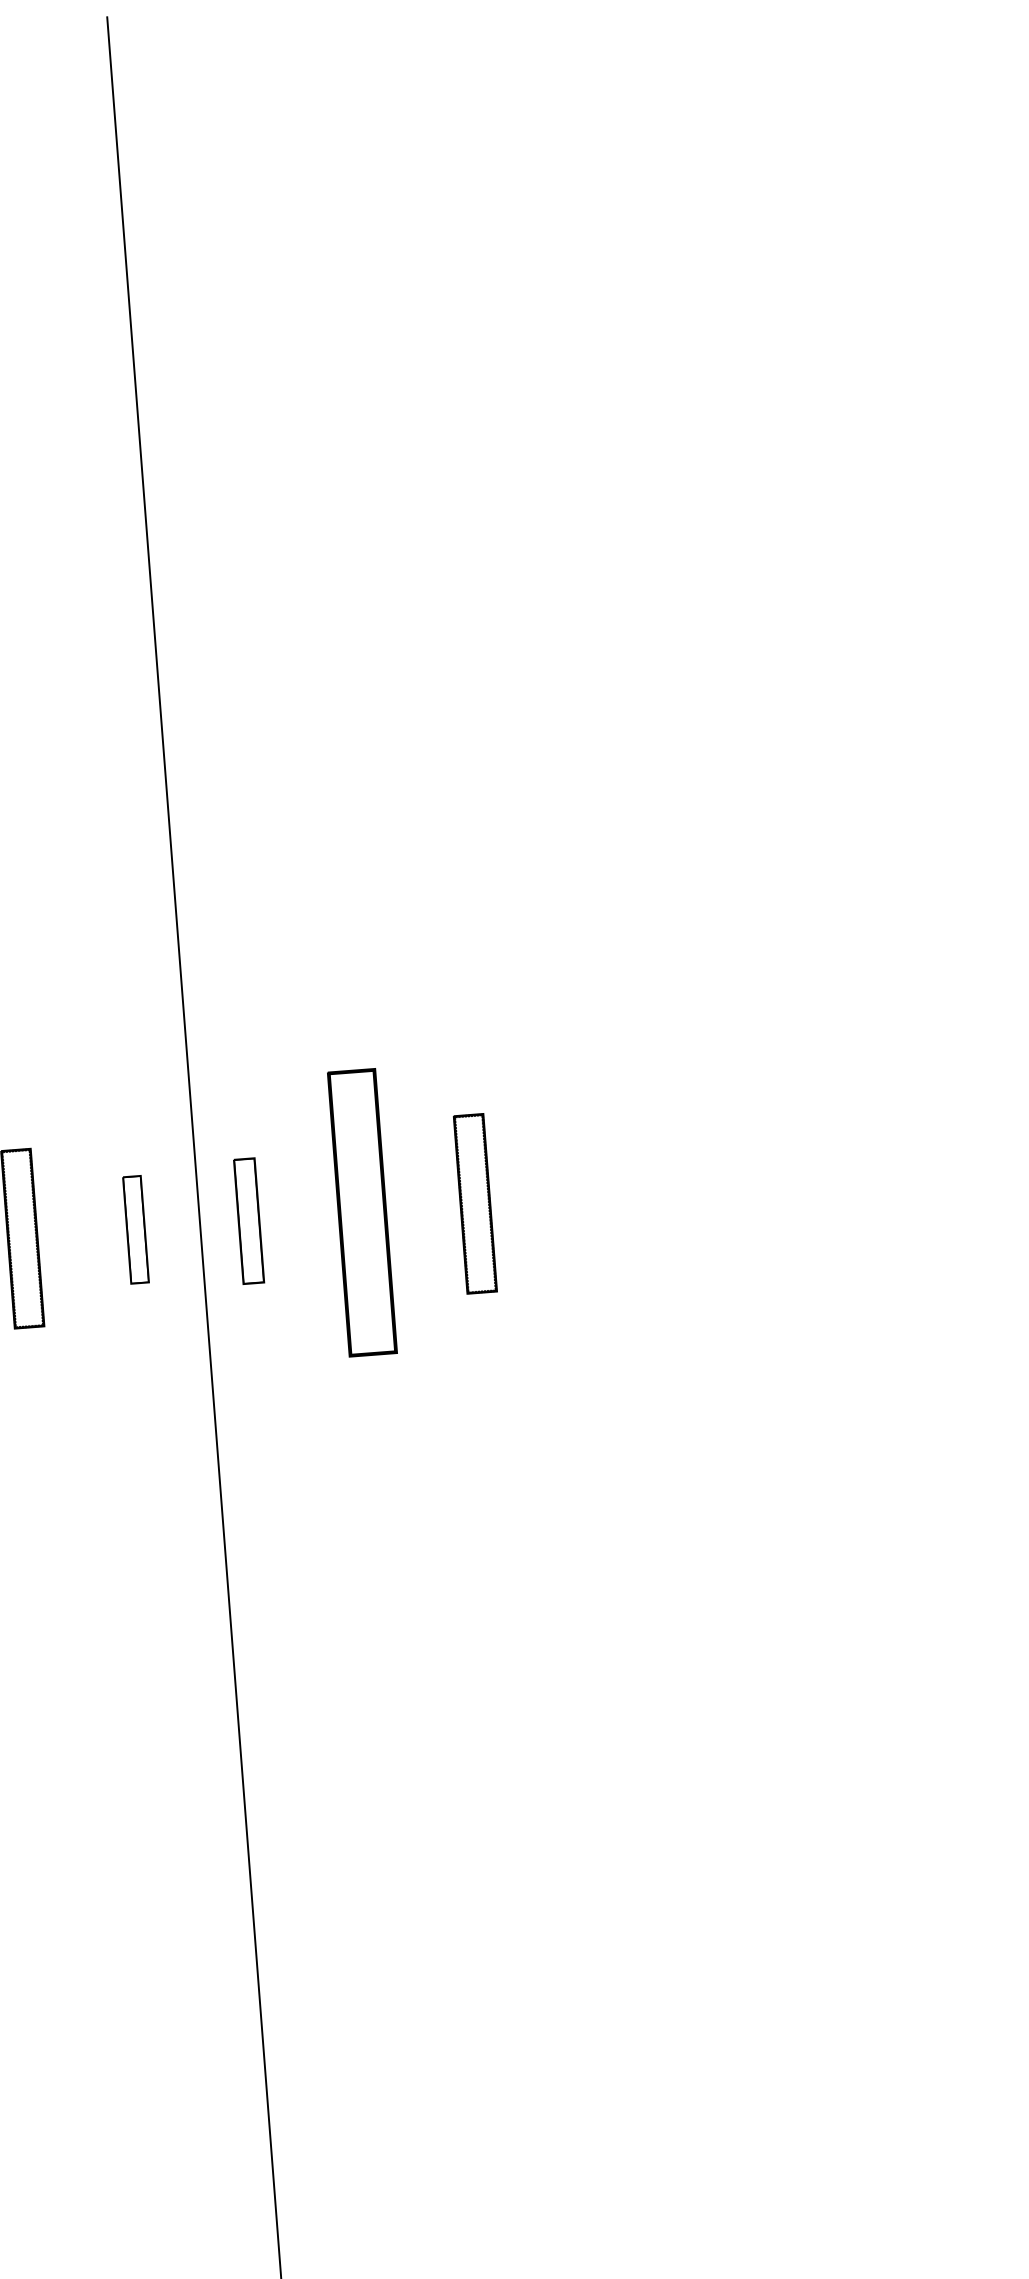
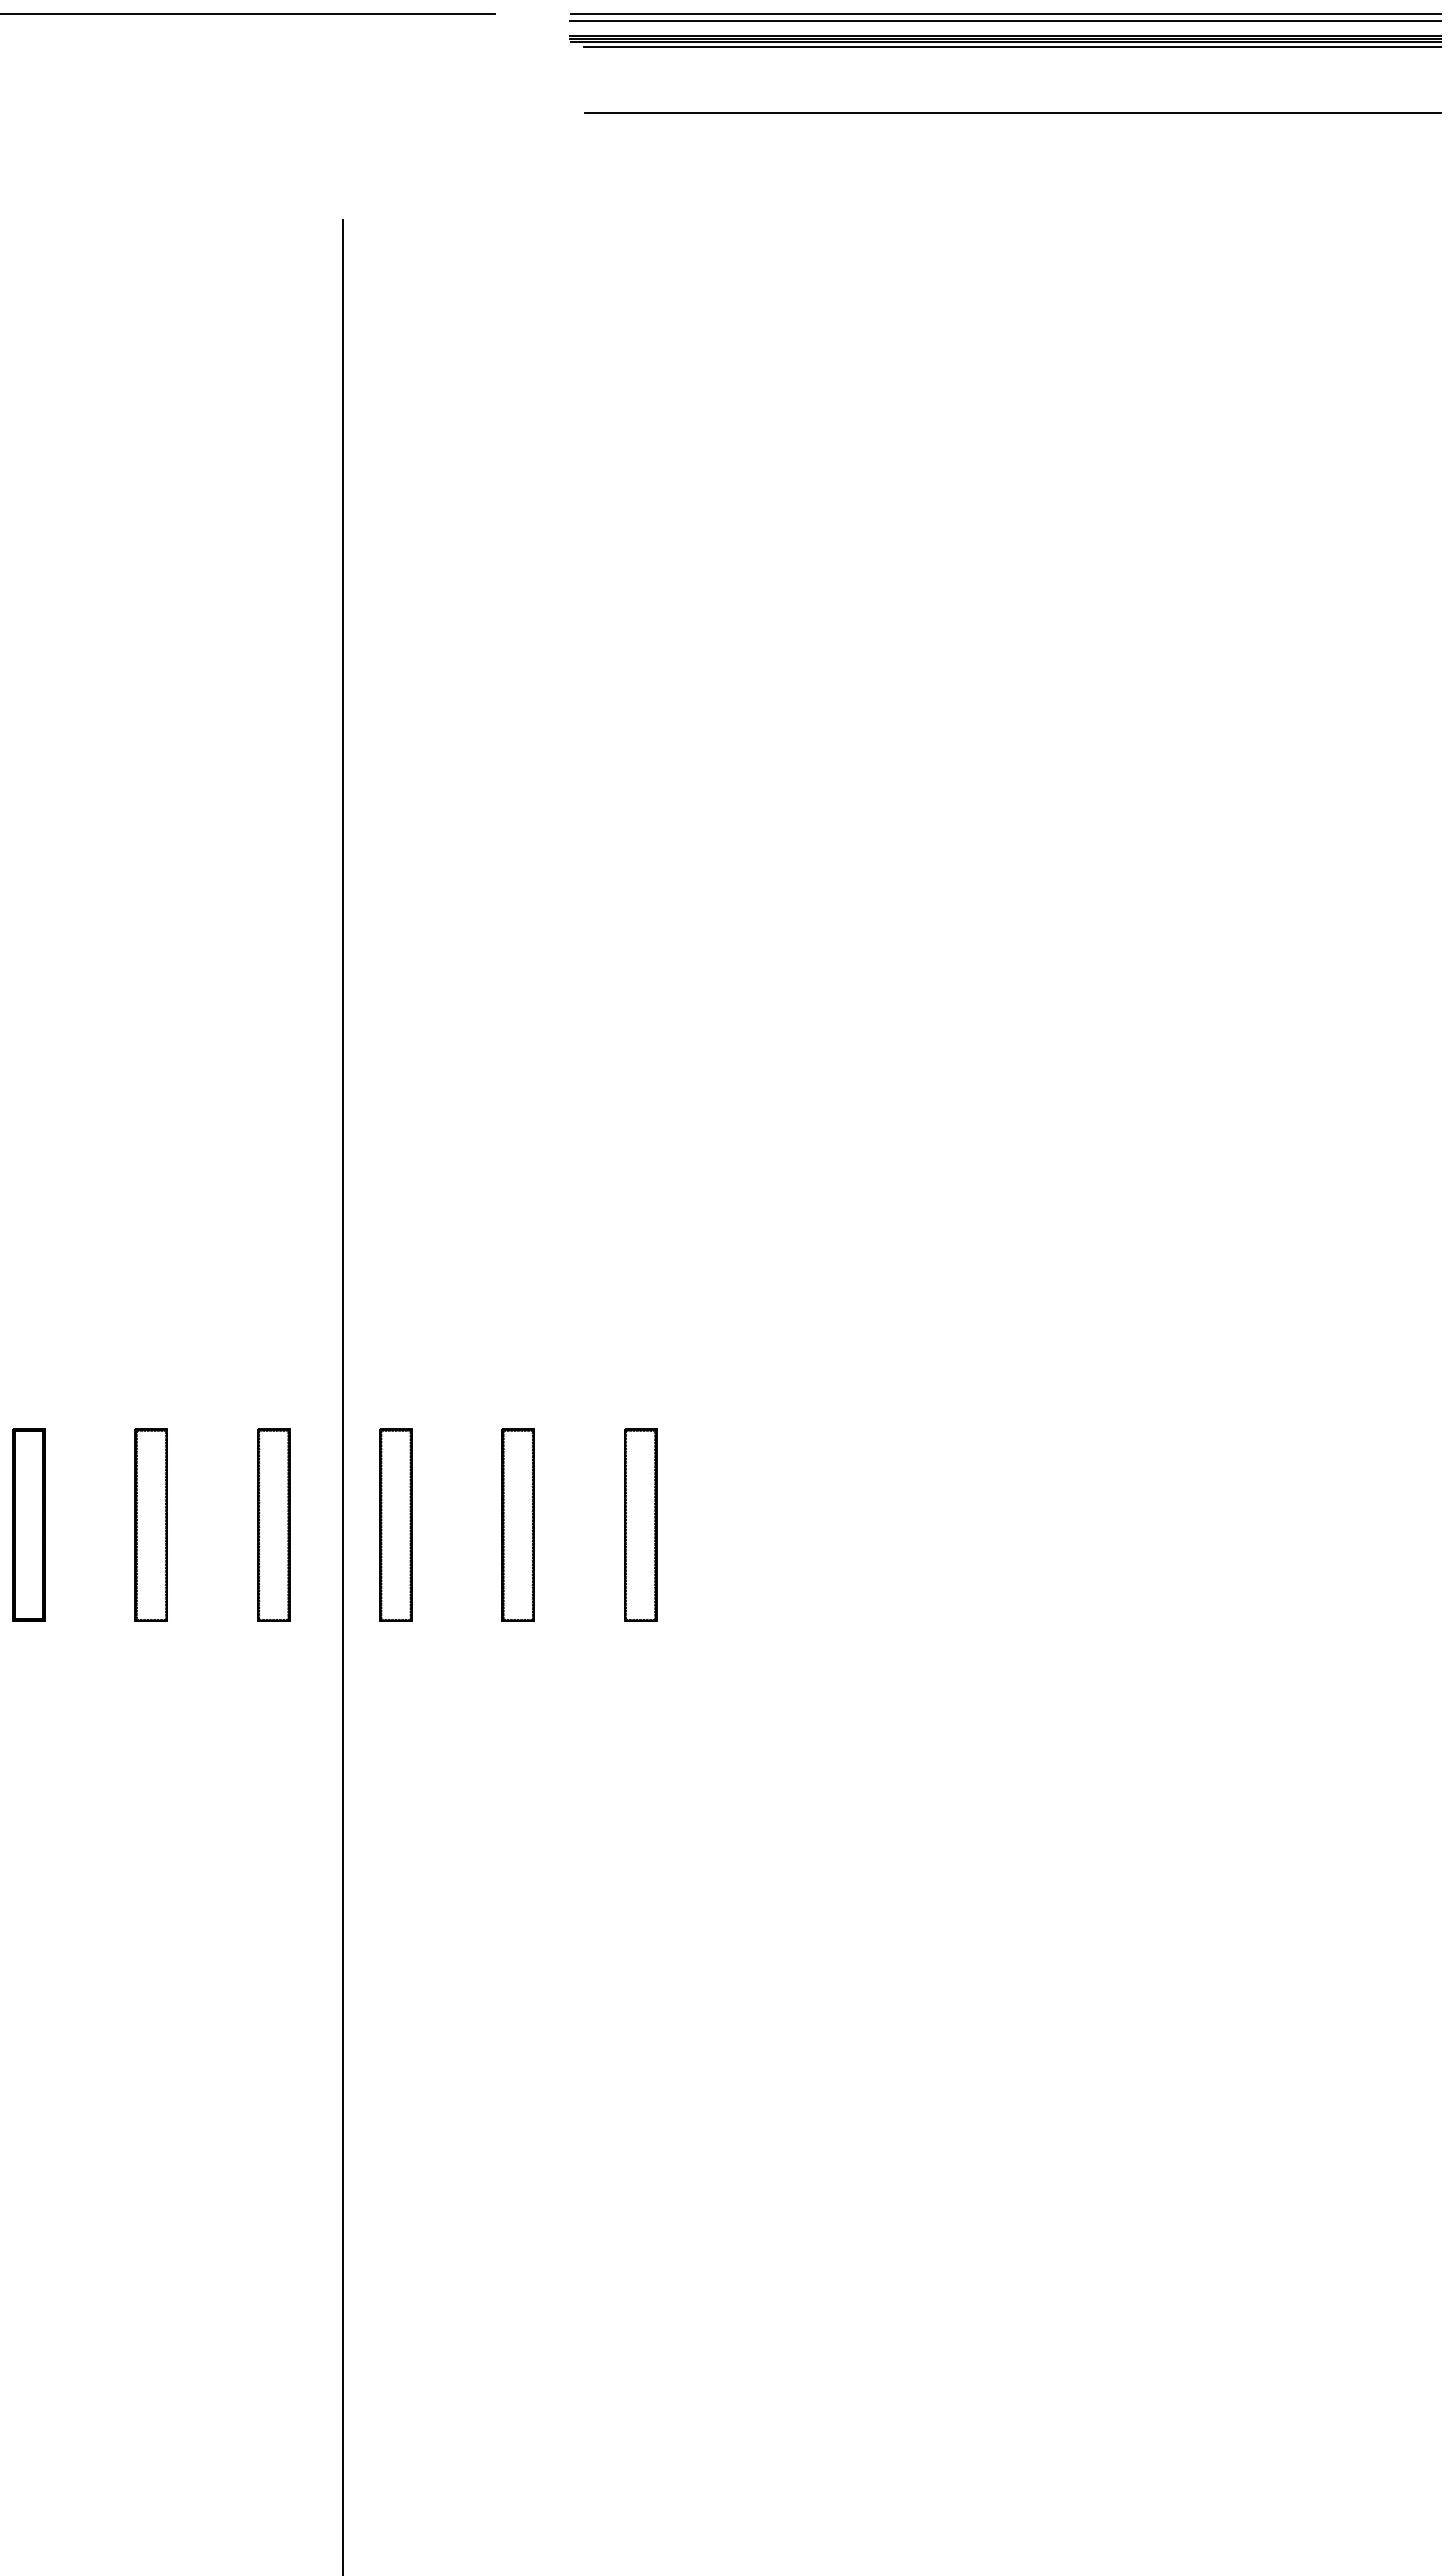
part: (361, 1211) -> (517, 1524), size x0.62
part: (248, 1220) -> (395, 1524), size x1.43
part: (135, 1229) -> (273, 1524), size x1.67

